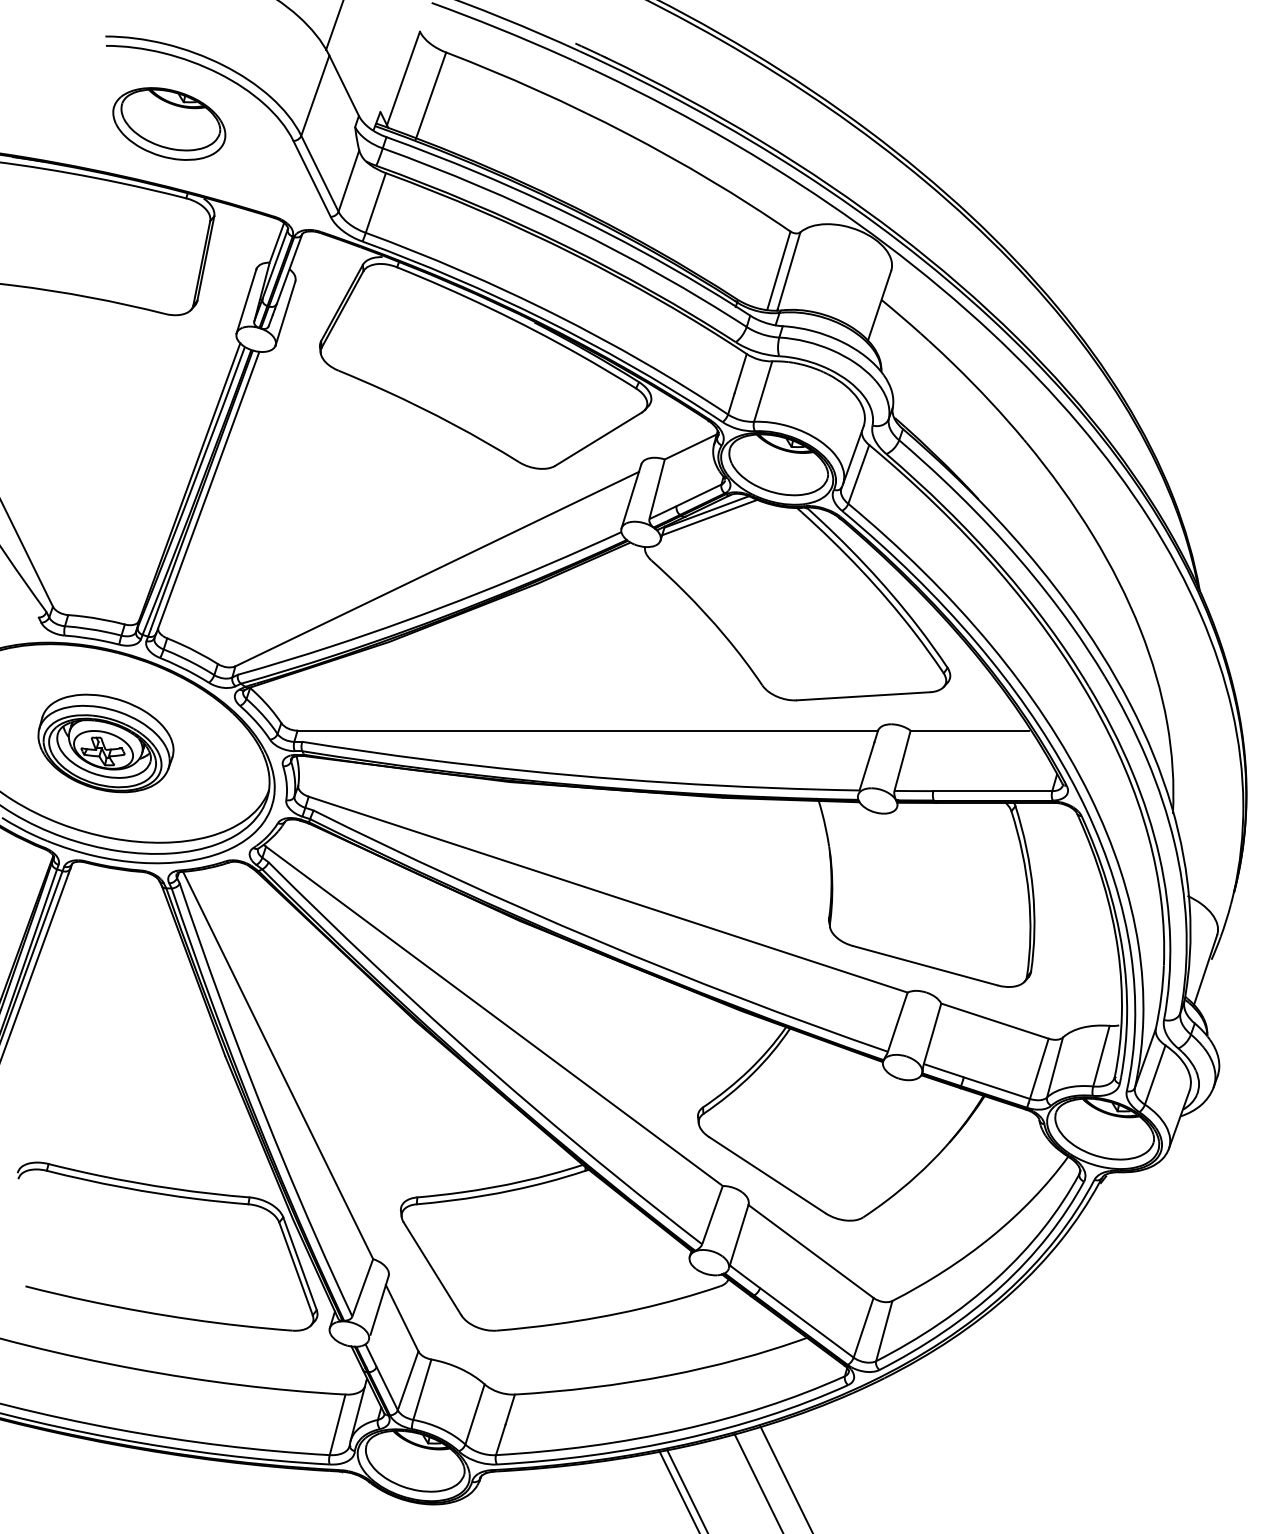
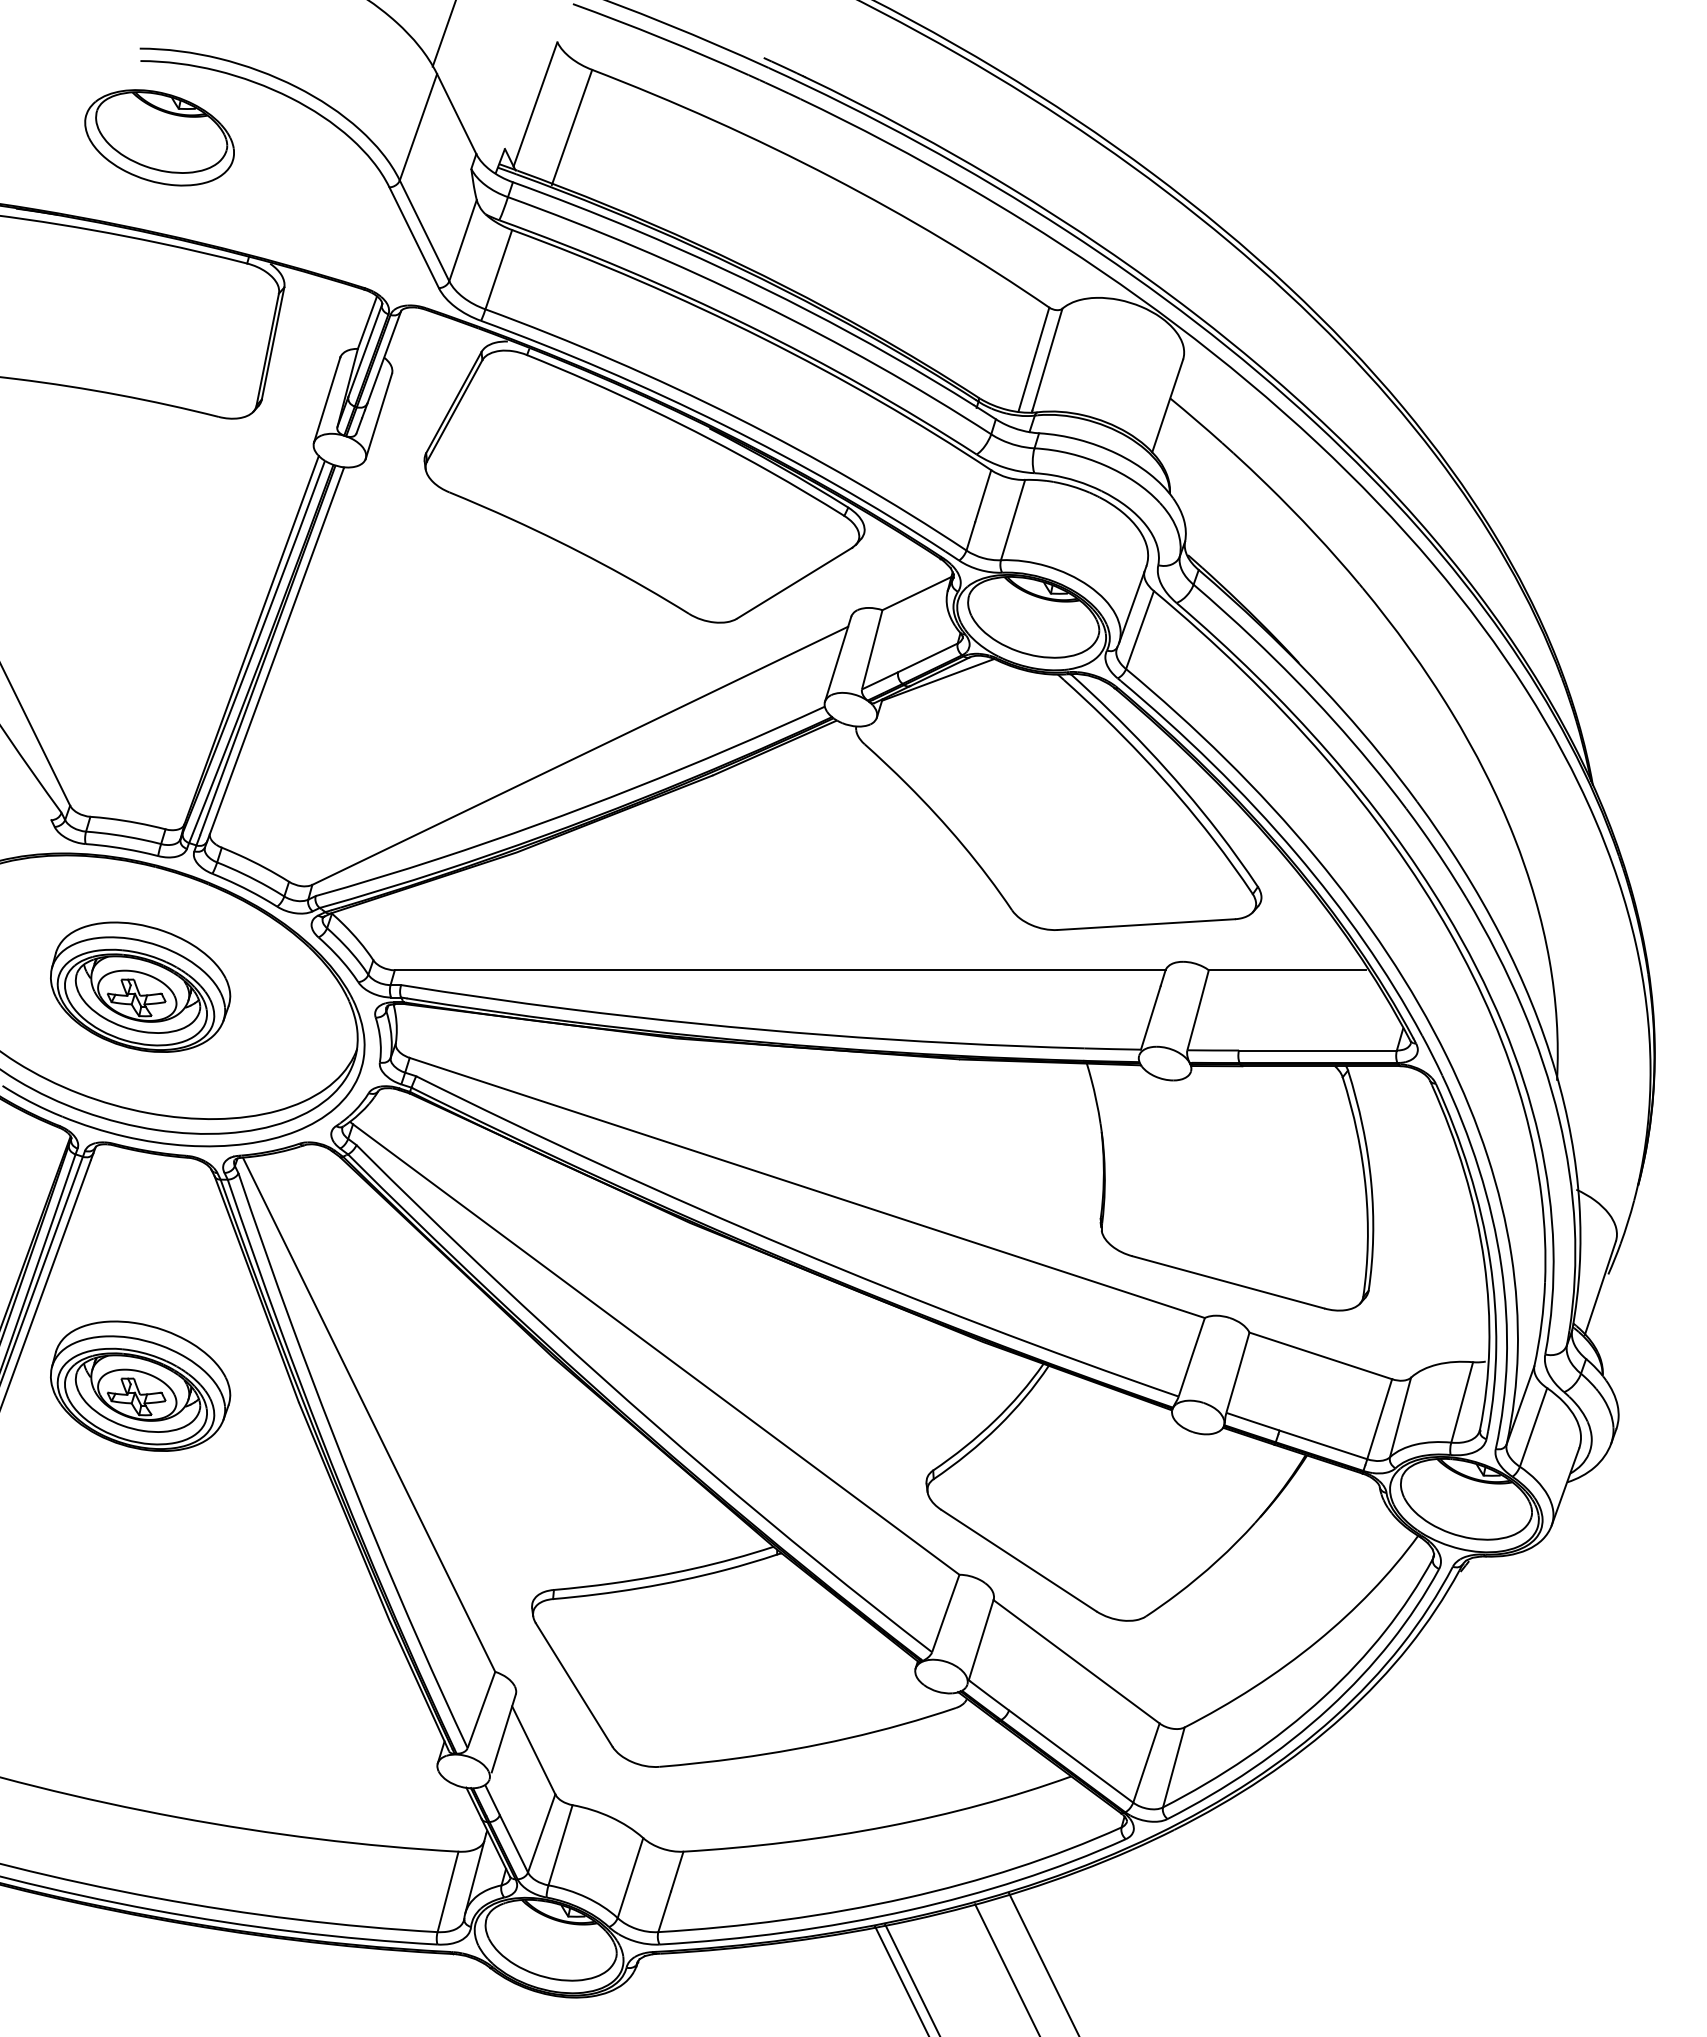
part: (169, 123) -> (159, 137), moved
line: (709, 516) -> (941, 686), removed
part: (105, 1043) -> (140, 1385), added
part: (175, 1197) -> (232, 1589), removed

